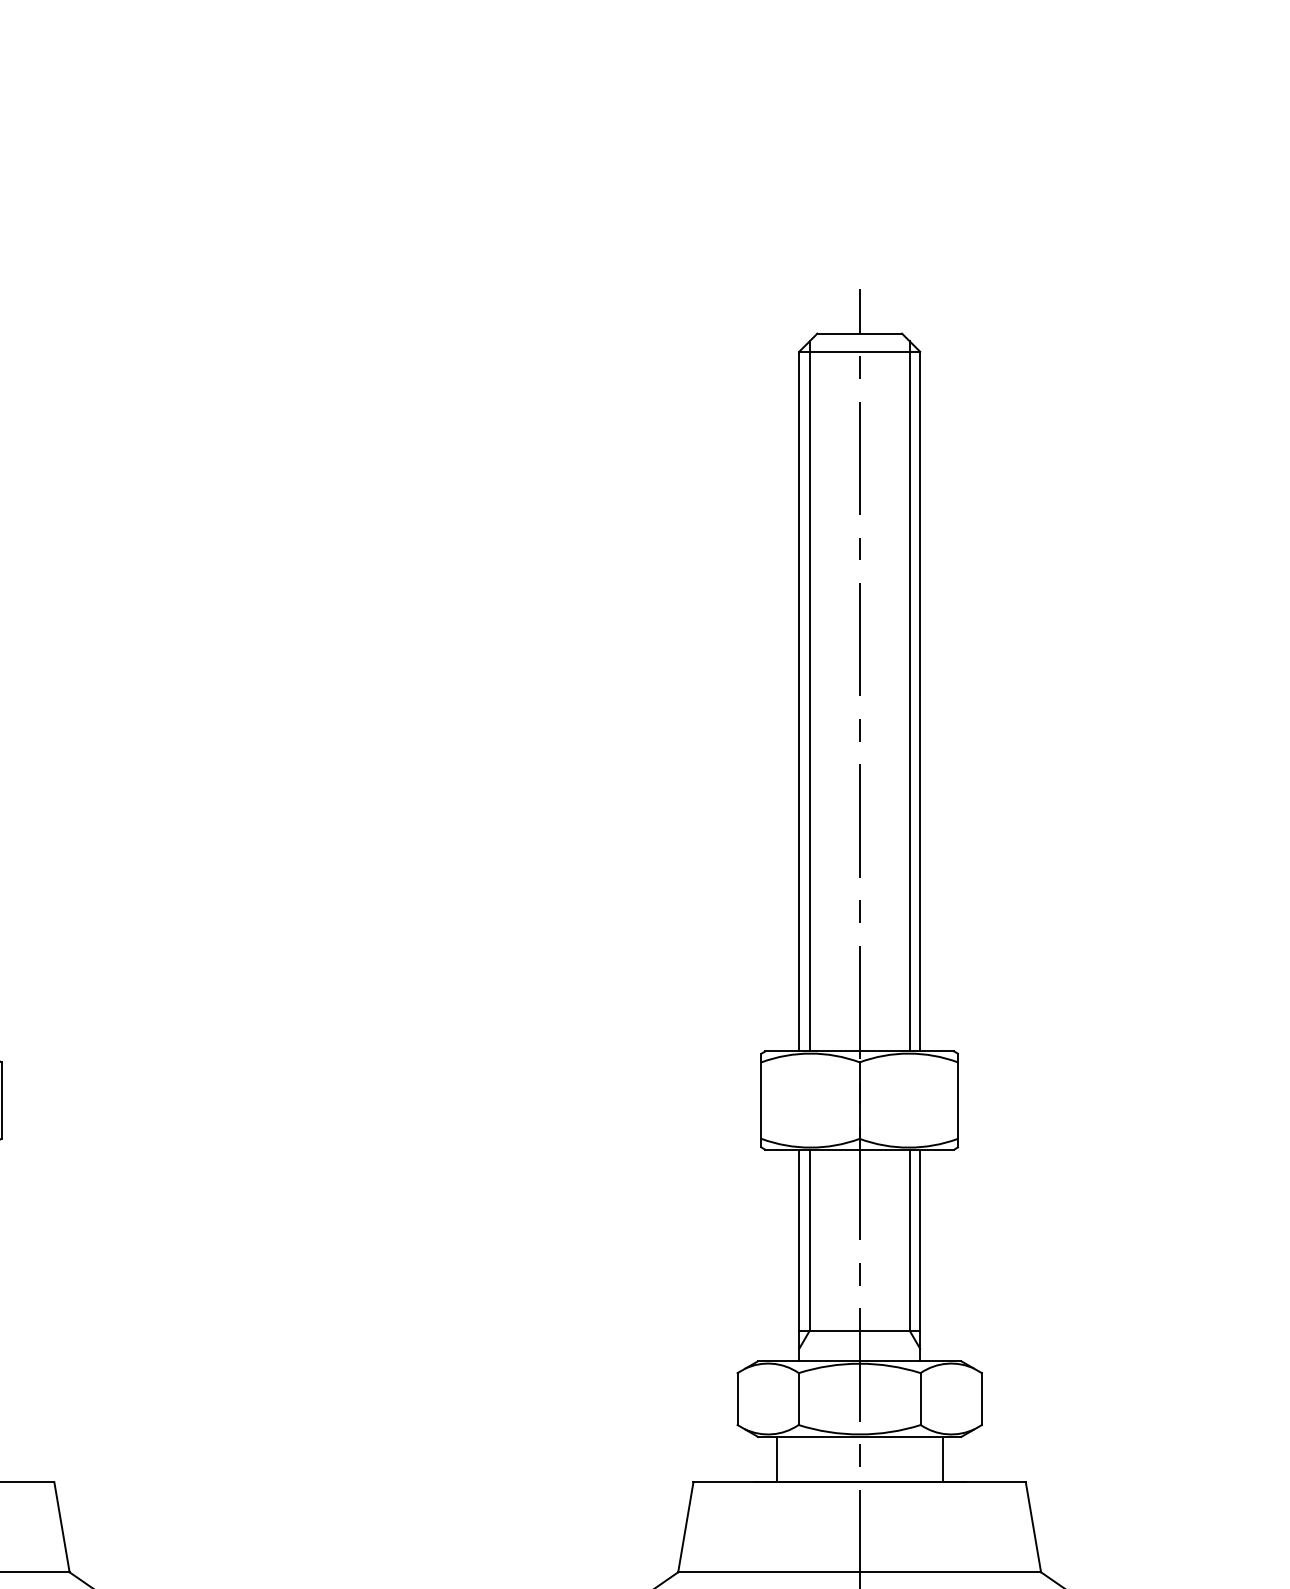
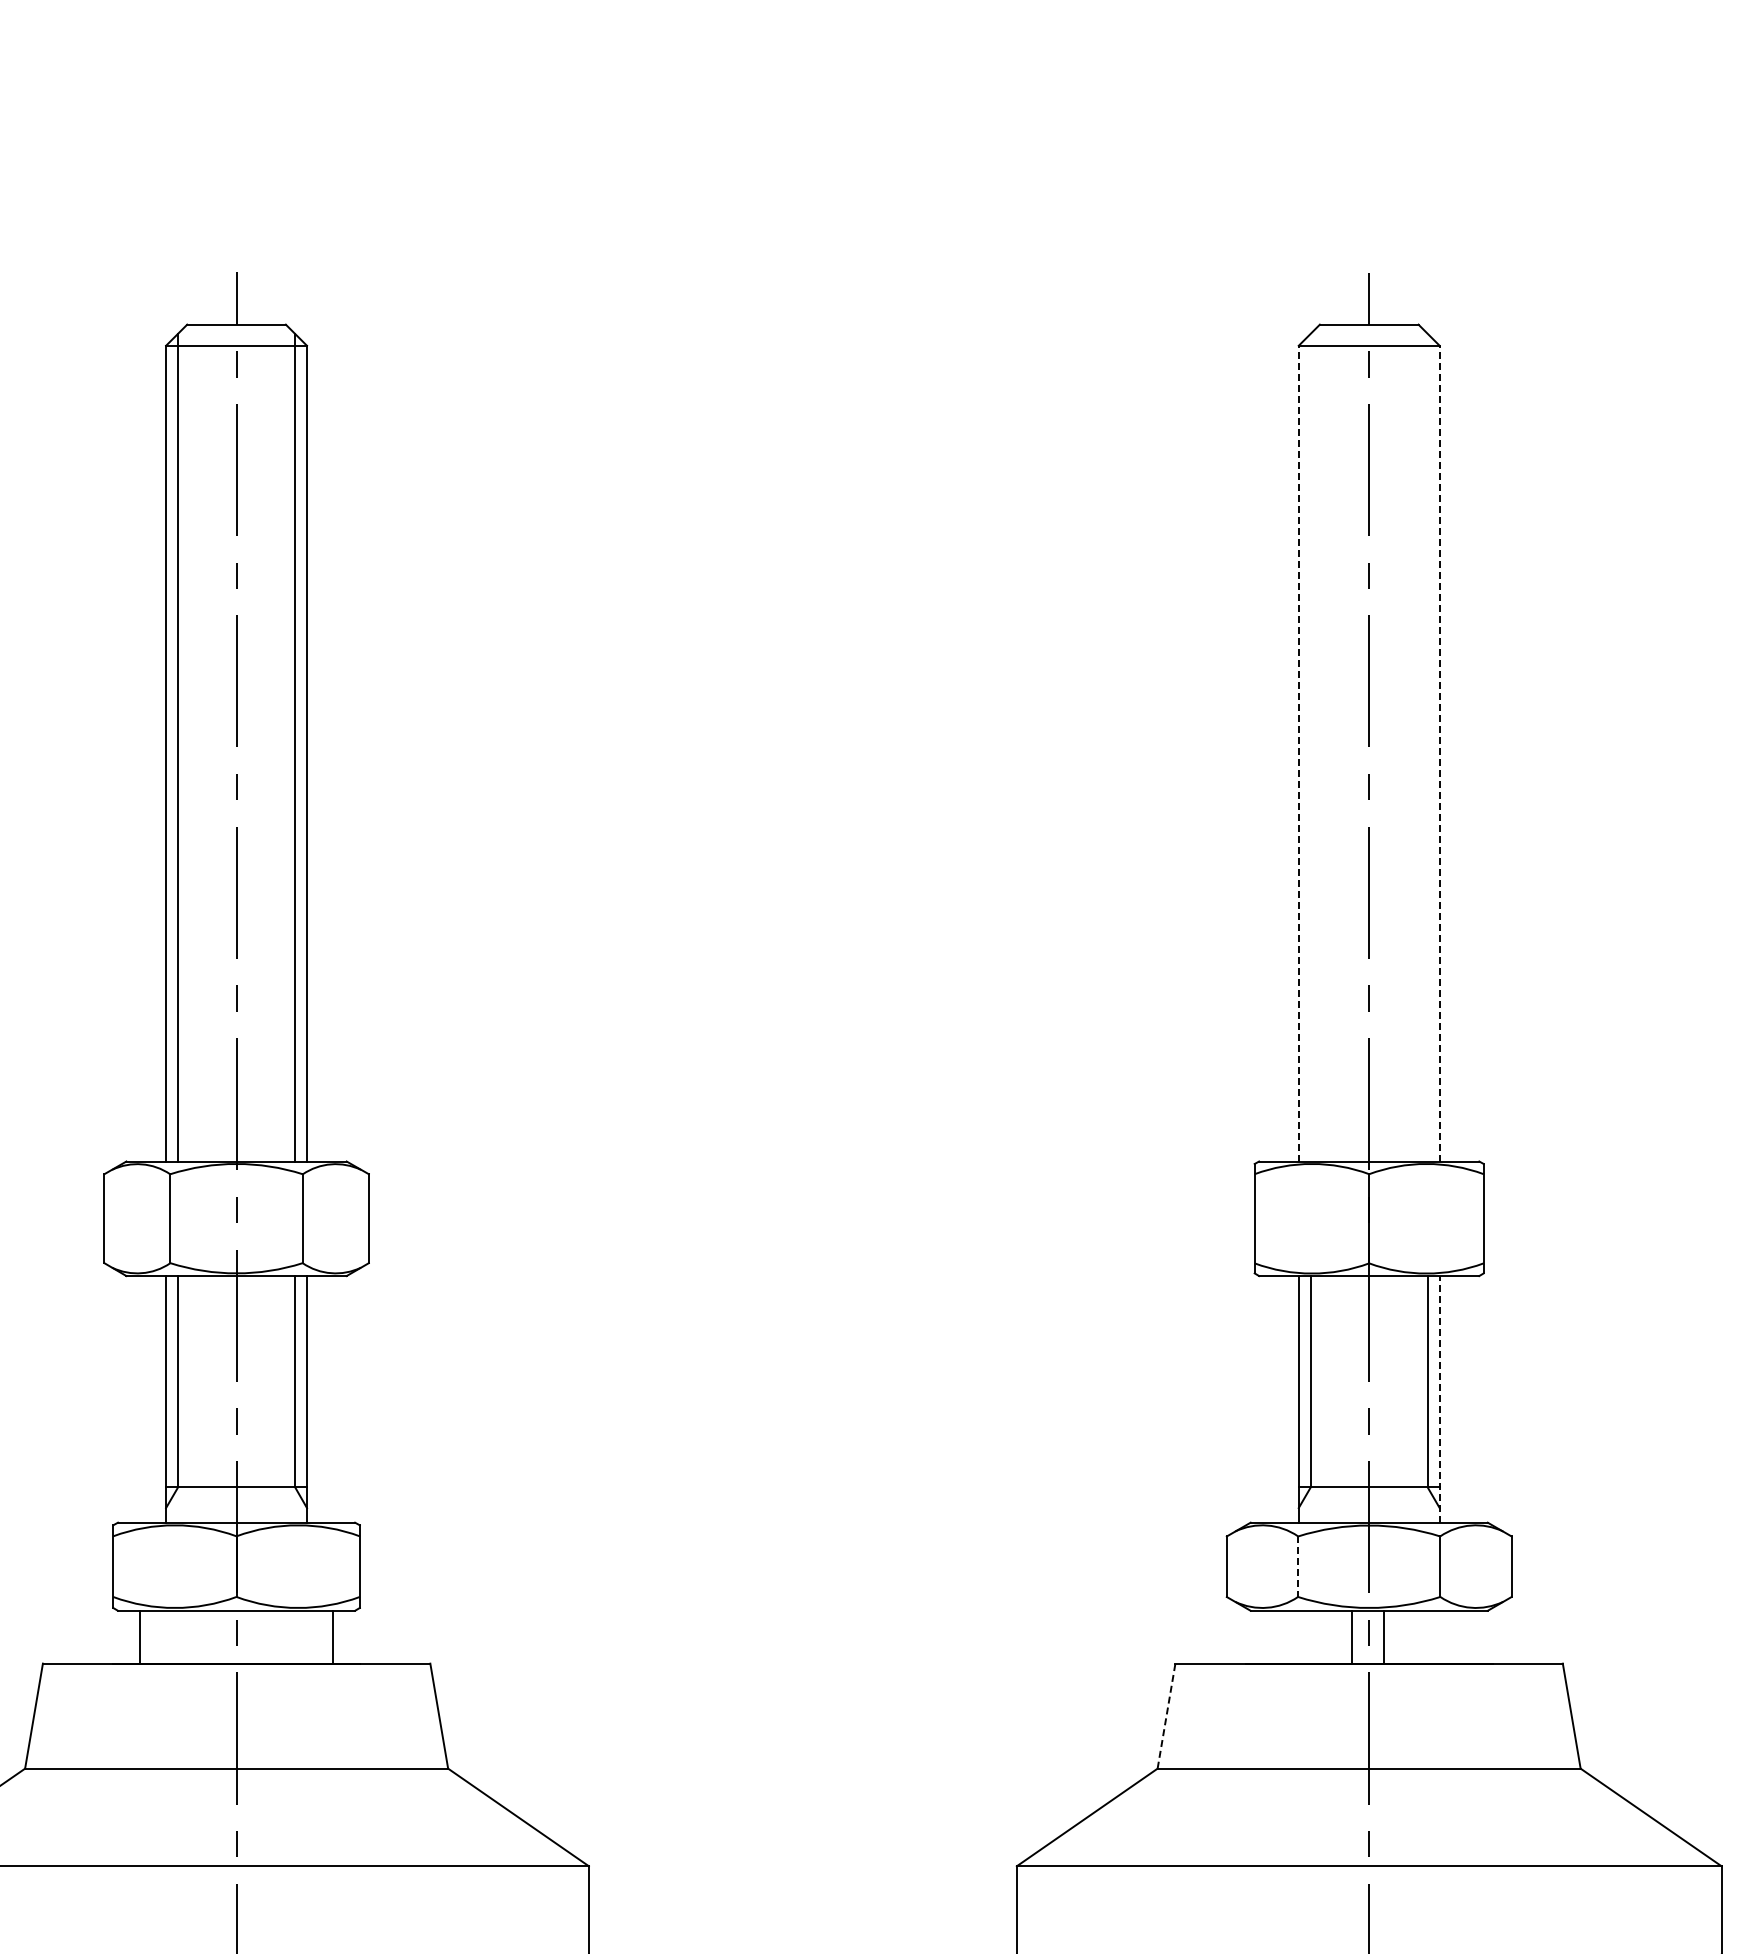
line: (809, 696) -> (1310, 747), removed
line: (909, 696) -> (1427, 747), removed
line: (799, 701) -> (1298, 753), solid -> dashed
line: (920, 701) -> (1439, 753), solid -> dashed
line: (920, 1254) -> (1439, 1398), solid -> dashed
line: (799, 1399) -> (1298, 1567), solid -> dashed
line: (776, 1458) -> (1352, 1636), moved
line: (943, 1458) -> (1384, 1636), moved
line: (685, 1526) -> (1166, 1715), solid -> dashed

